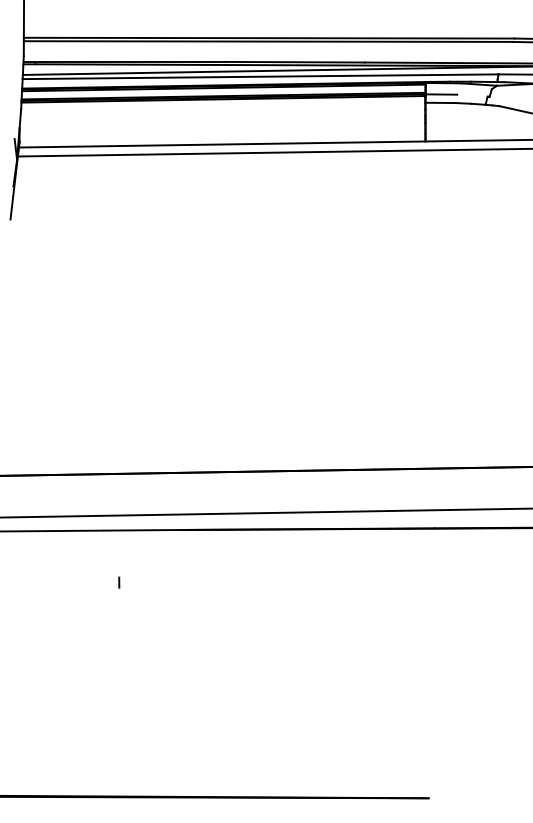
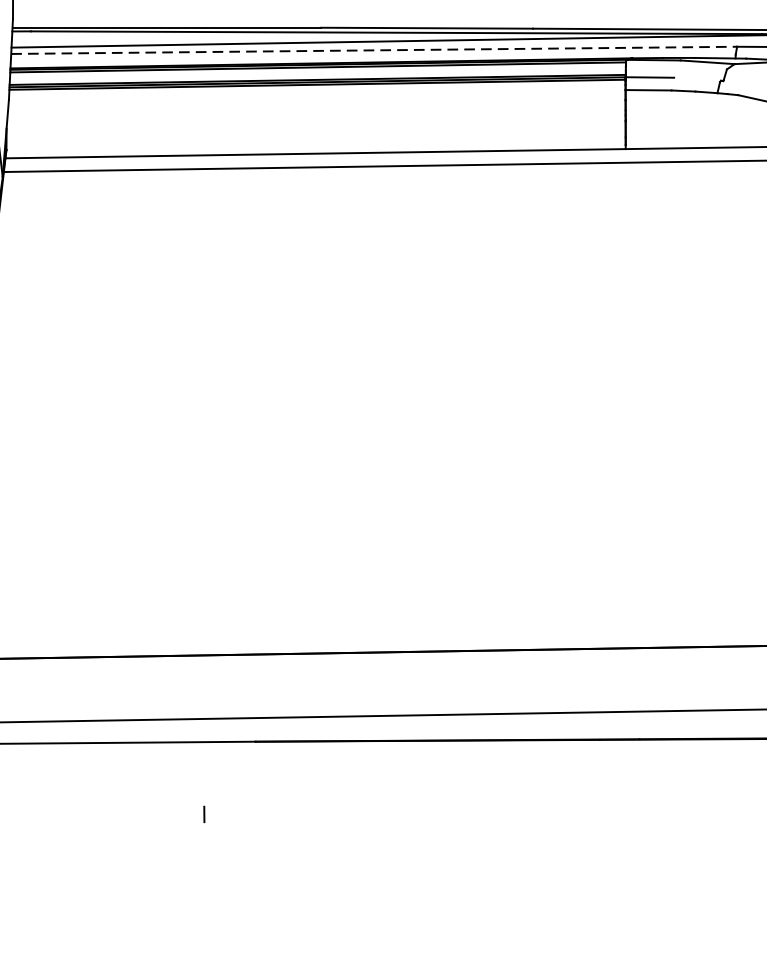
line: (260, 76) -> (374, 49), solid -> dashed
line: (119, 582) -> (204, 814), moved

